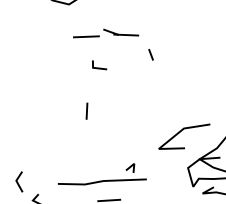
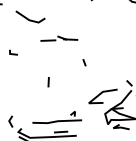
line: (151, 54) -> (84, 62), moved
line: (99, 67) -> (13, 53), moved

